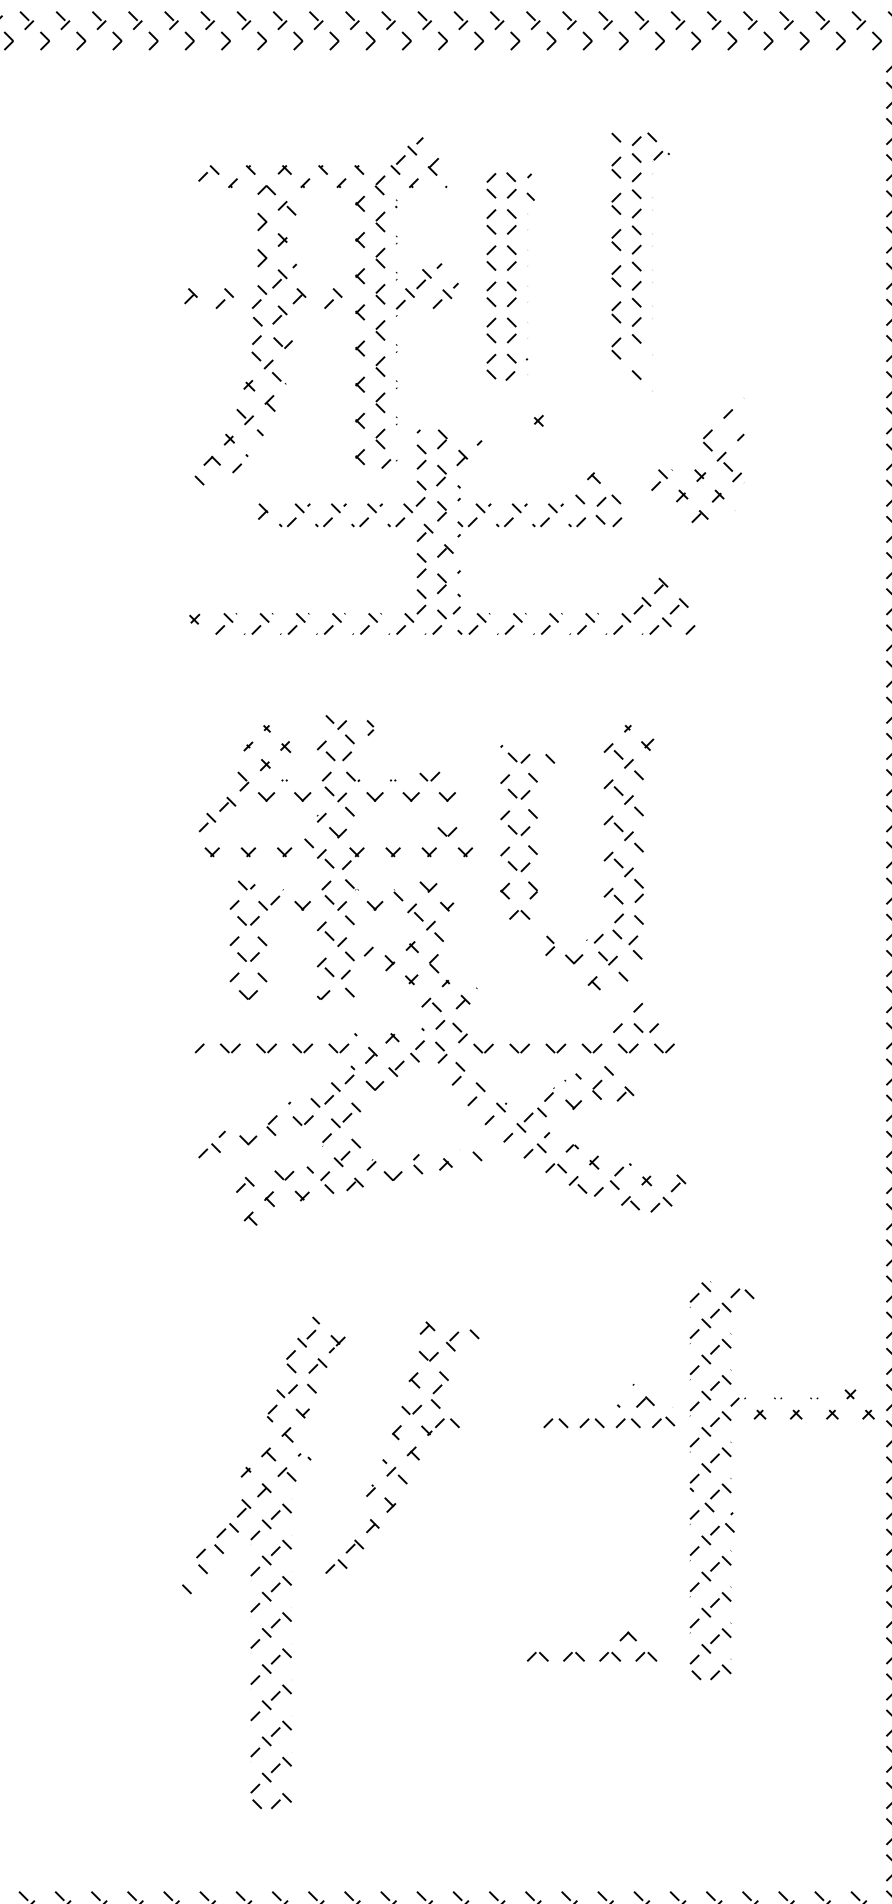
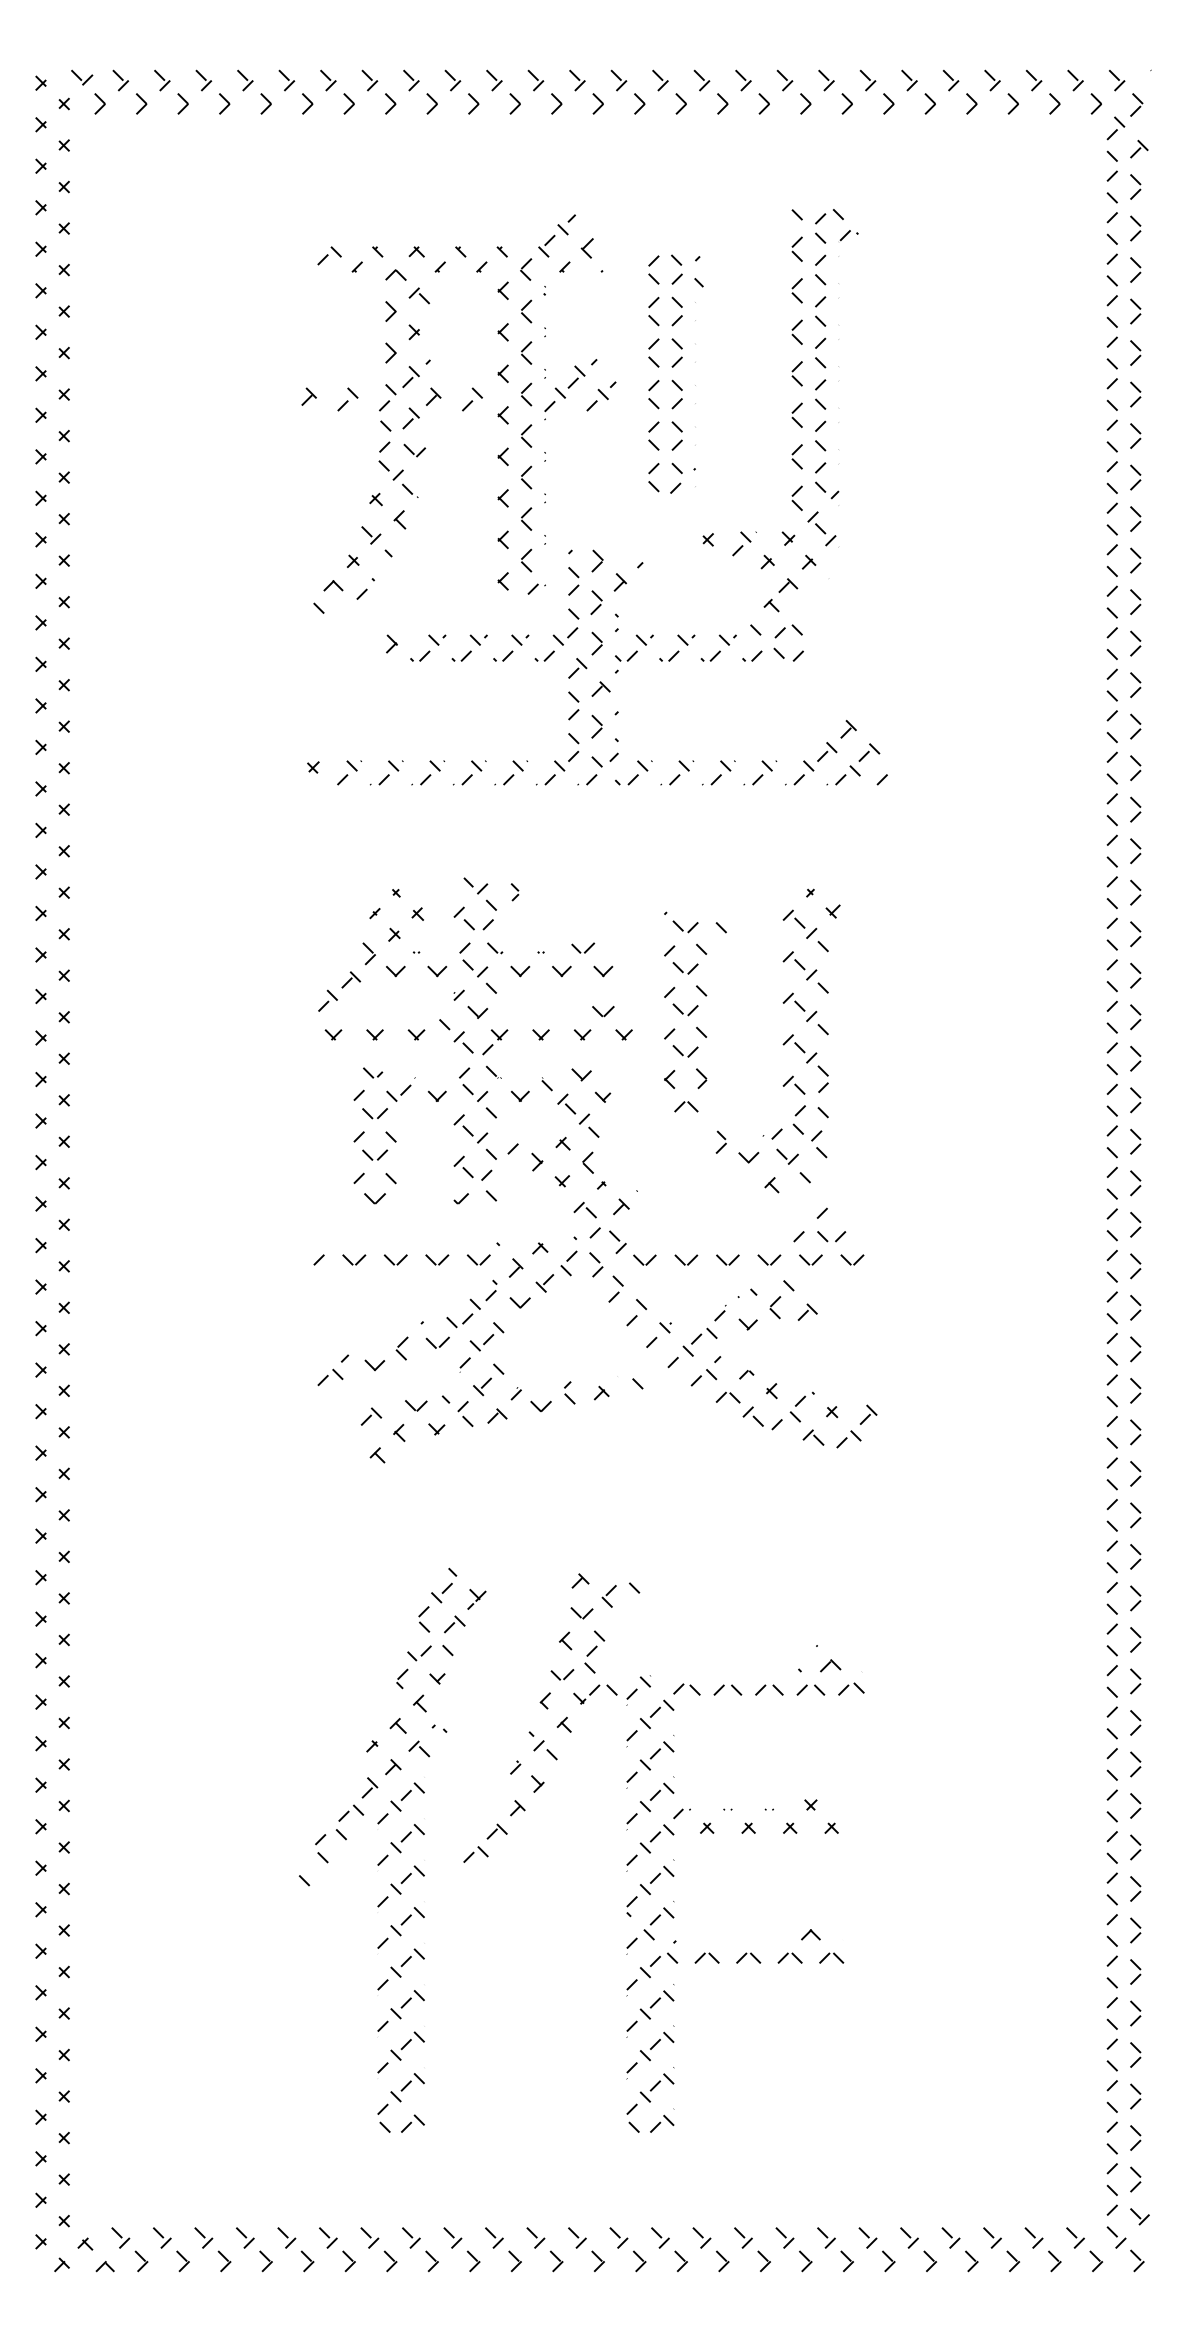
part: (695, 469) -> (783, 531), moved
part: (731, 1479) -> (674, 1902), moved

